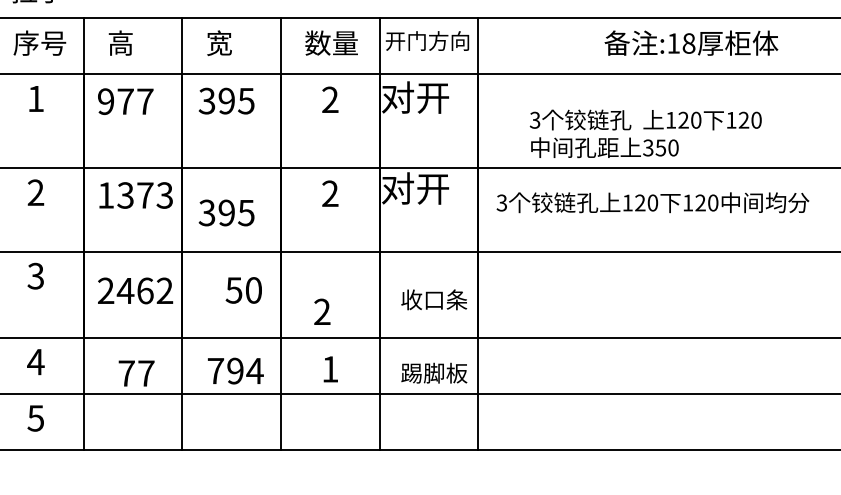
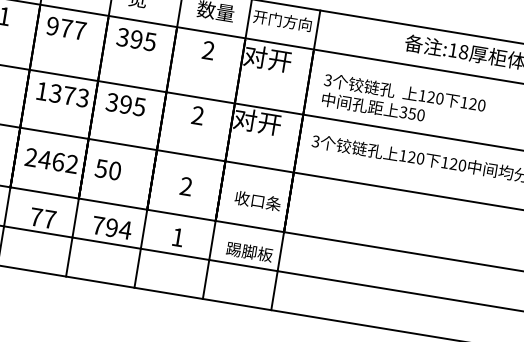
text: (645, 133) -> (403, 102), moved
text: (226, 212) -> (125, 104), moved
text: (243, 290) -> (107, 169), moved
text: (322, 311) -> (186, 186), moved

